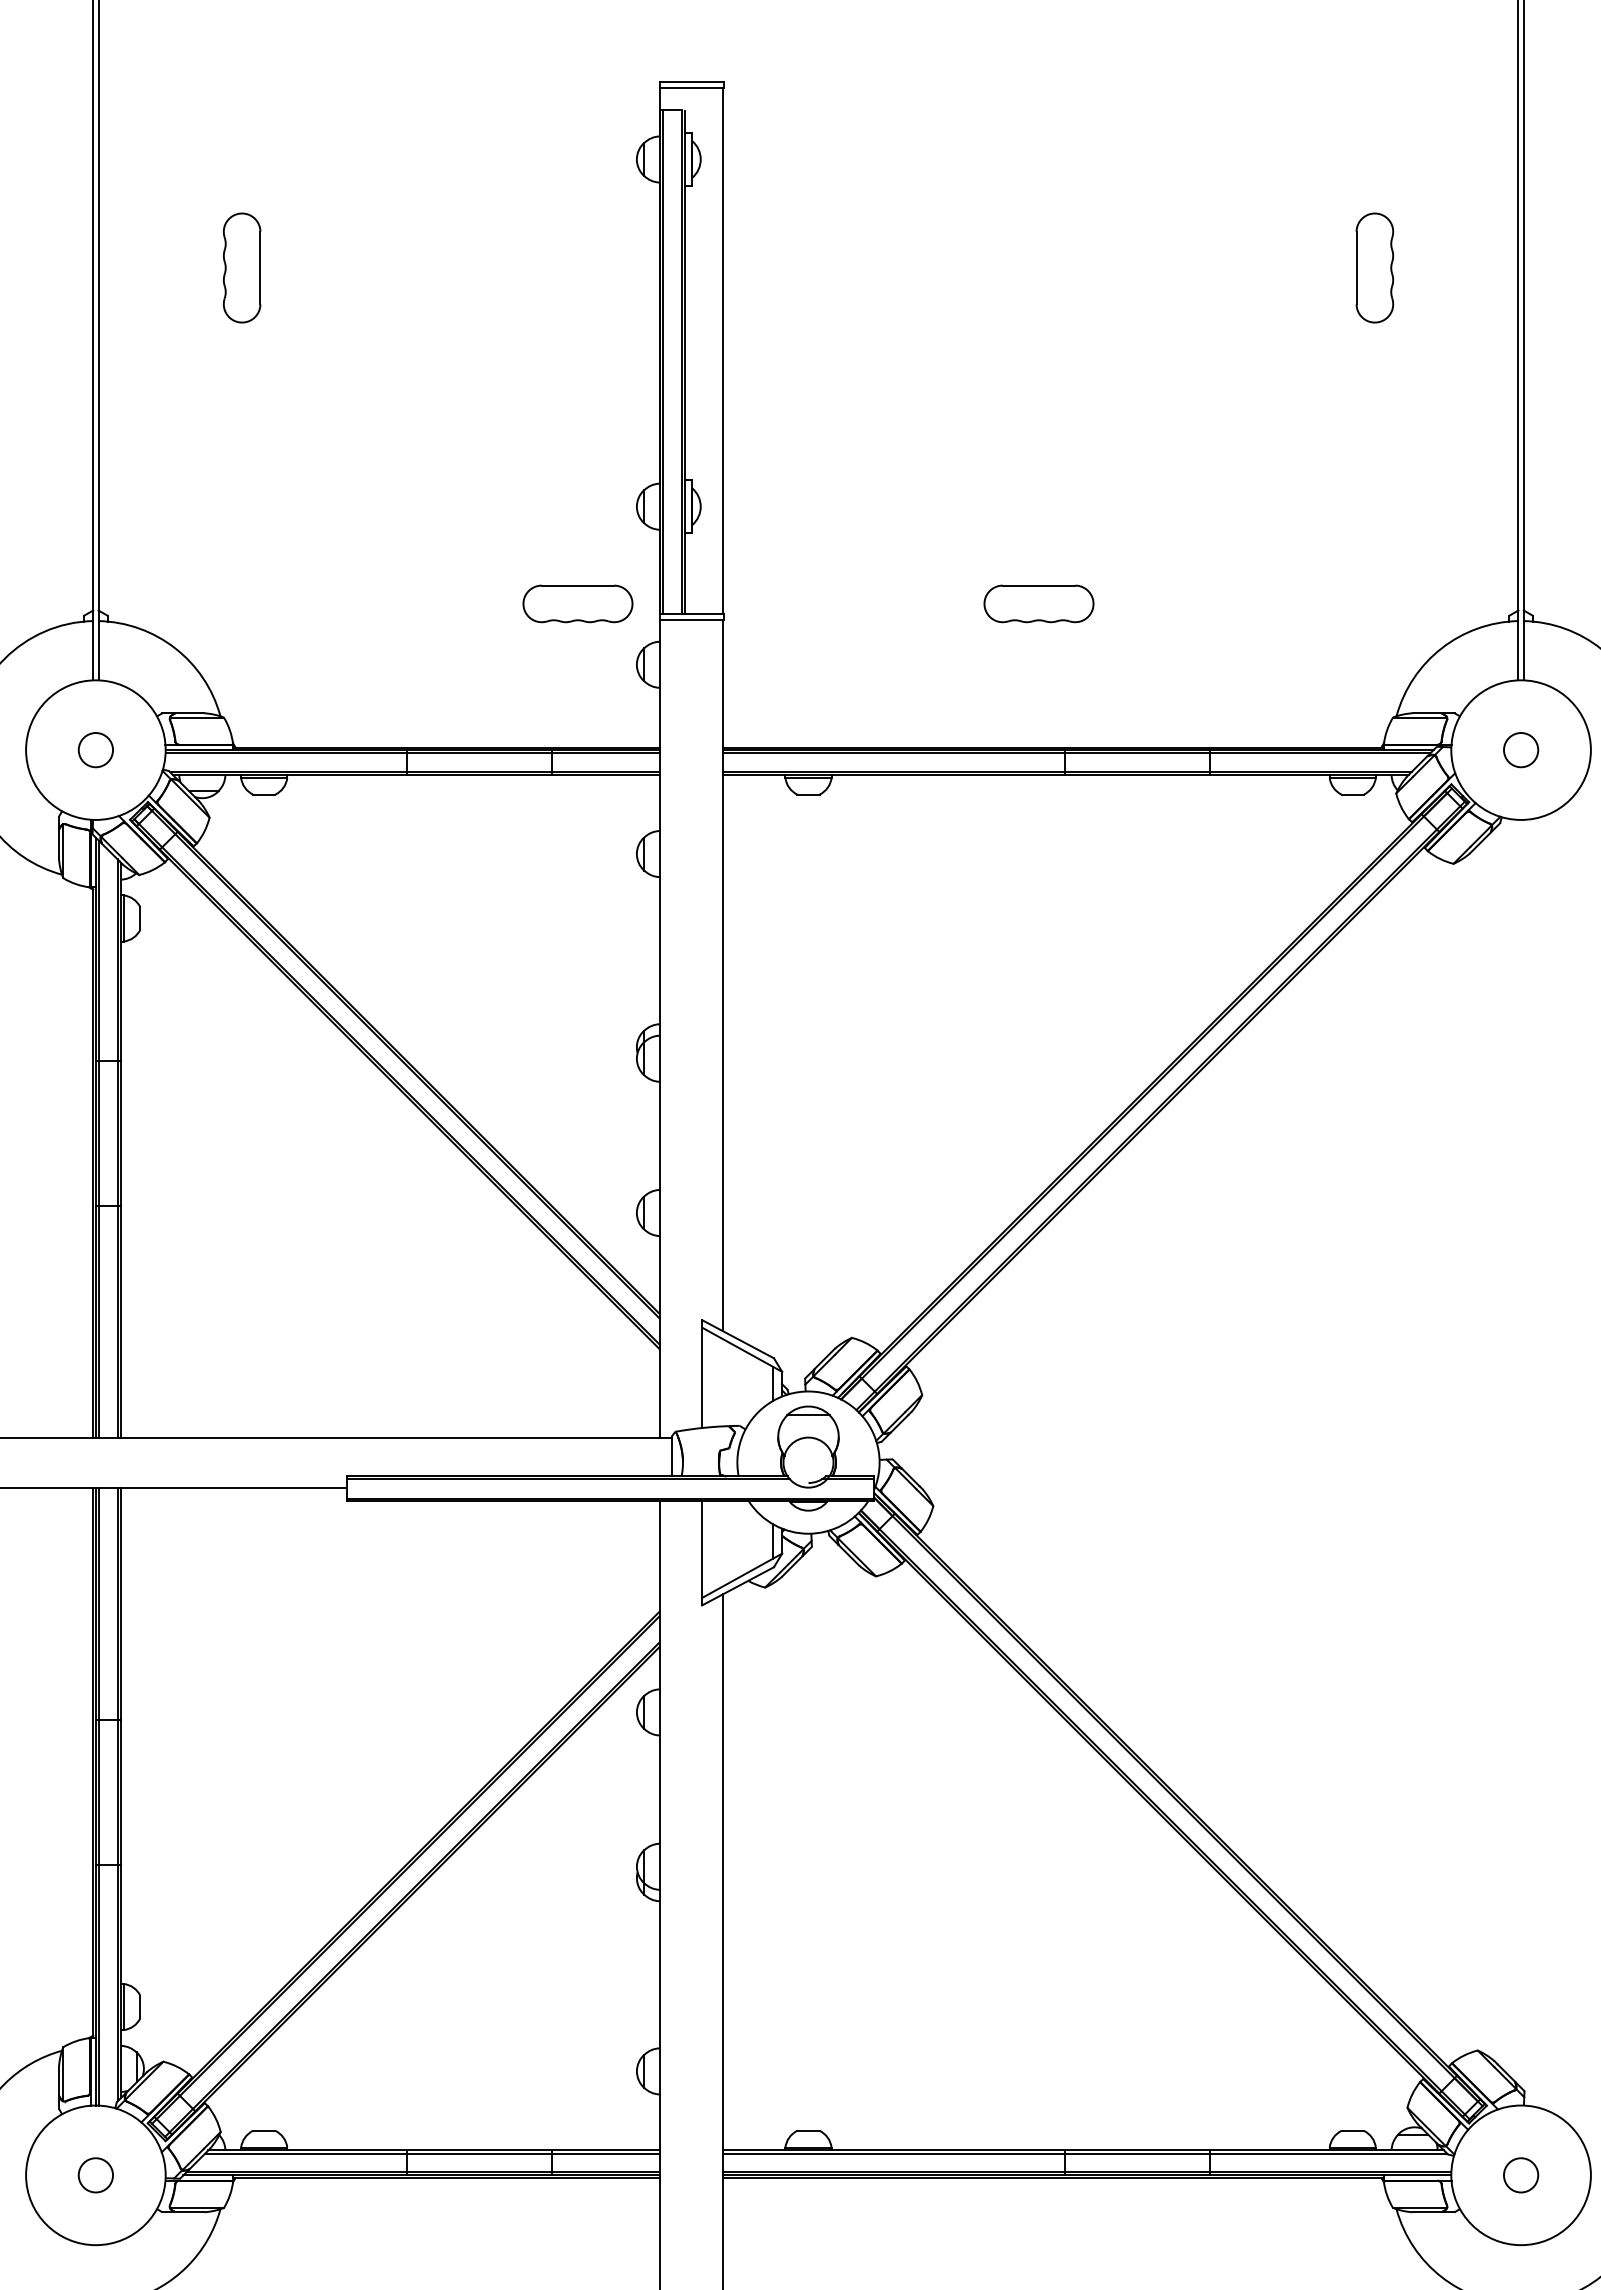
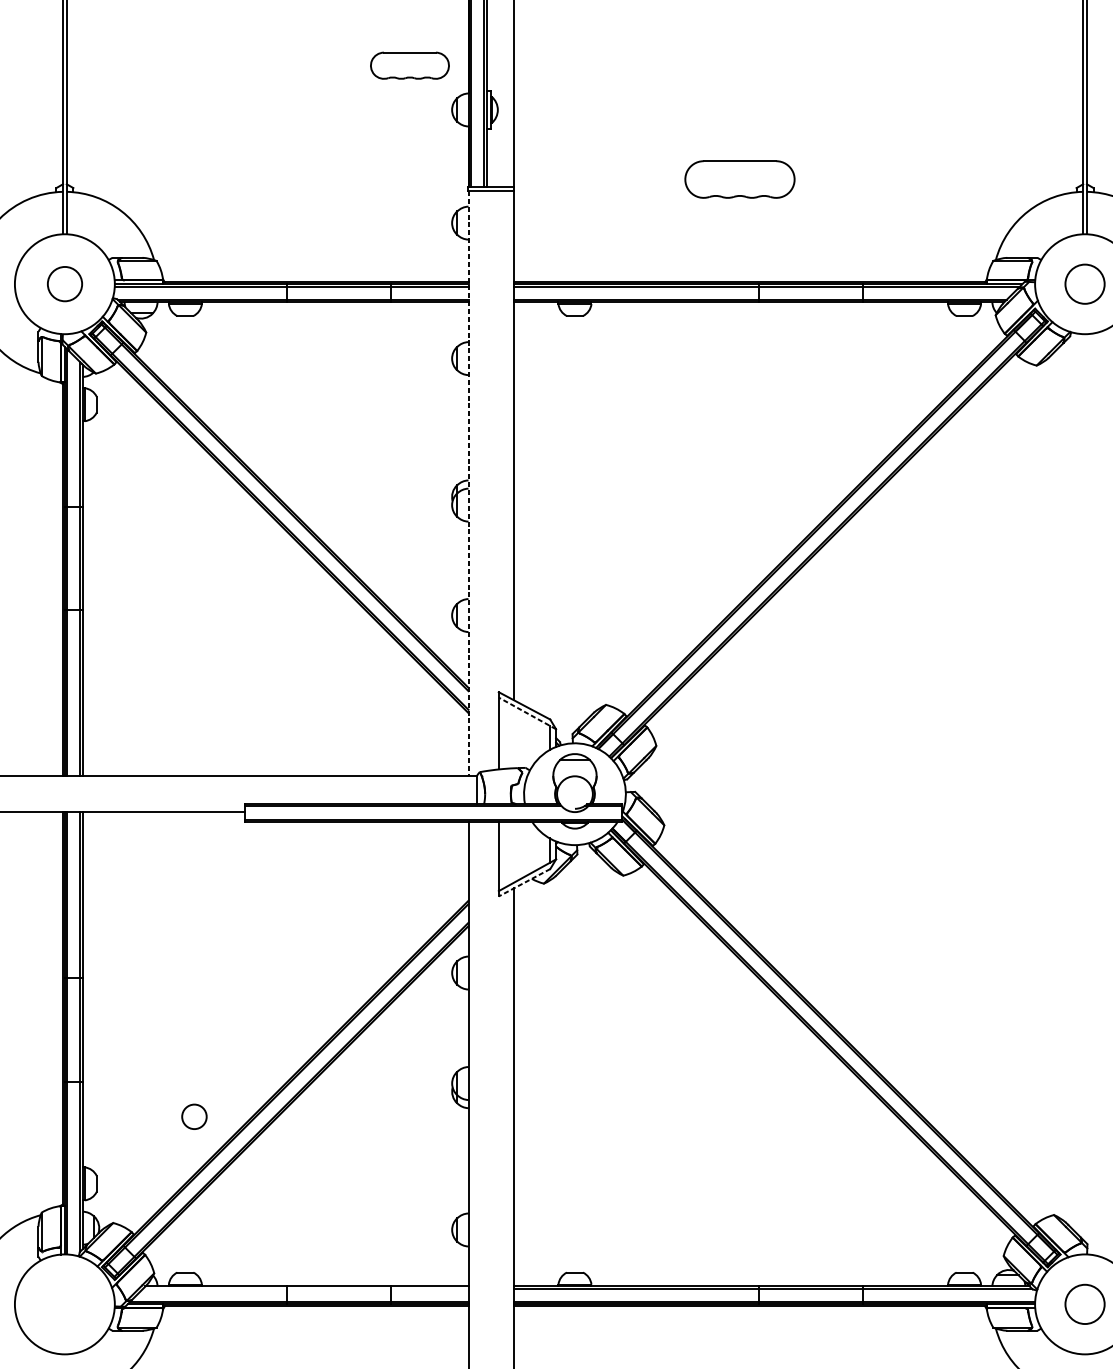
part: (577, 603) -> (409, 65), moved
part: (1038, 603) -> (739, 179), size x1.4
circle: (95, 750) -> (64, 284), size x1.4
circle: (1520, 750) -> (1084, 284), size x1.6
line: (659, 1028) -> (468, 483), solid -> dashed
line: (742, 1349) -> (527, 713), solid -> dashed
line: (738, 1586) -> (524, 882), solid -> dashed
line: (432, 2153) -> (305, 1288), removed
circle: (95, 2175) -> (194, 1116), moved
circle: (1520, 2175) -> (1084, 1304), size x1.6

